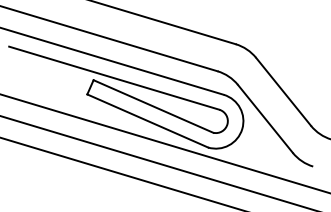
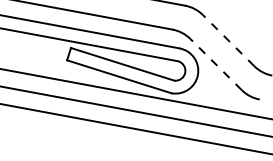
line: (283, 91) -> (228, 40), solid -> dashed
line: (265, 118) -> (216, 64), solid -> dashed

